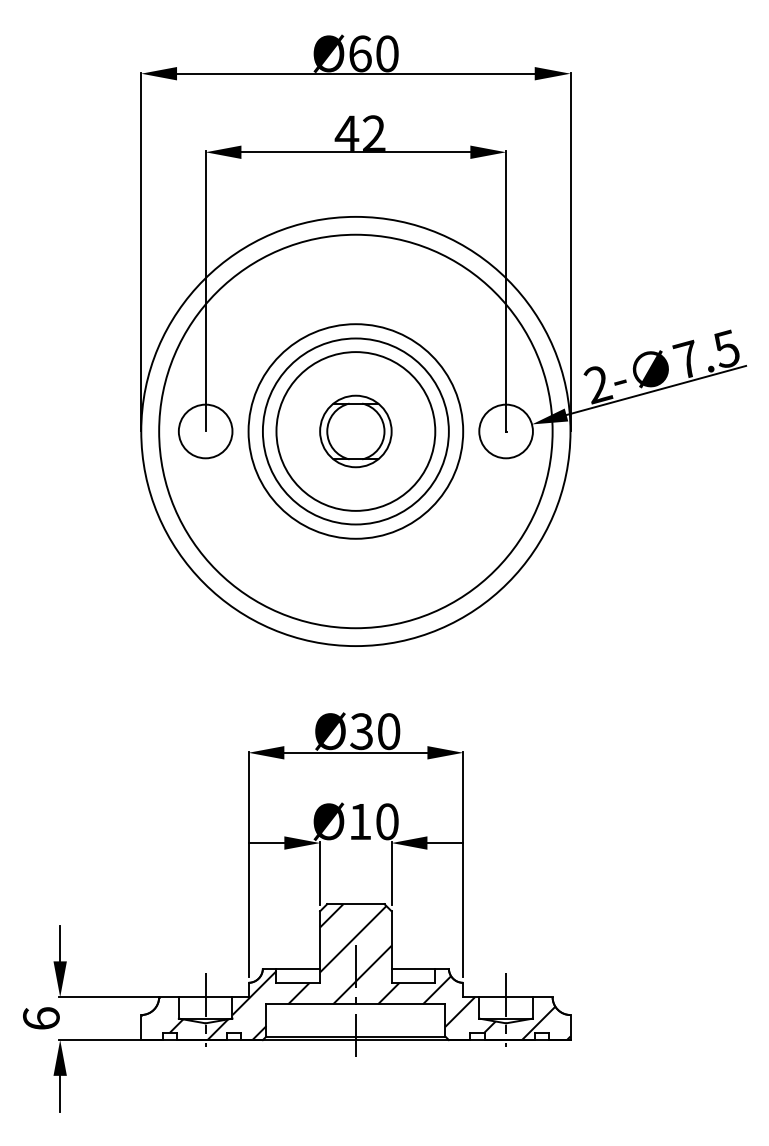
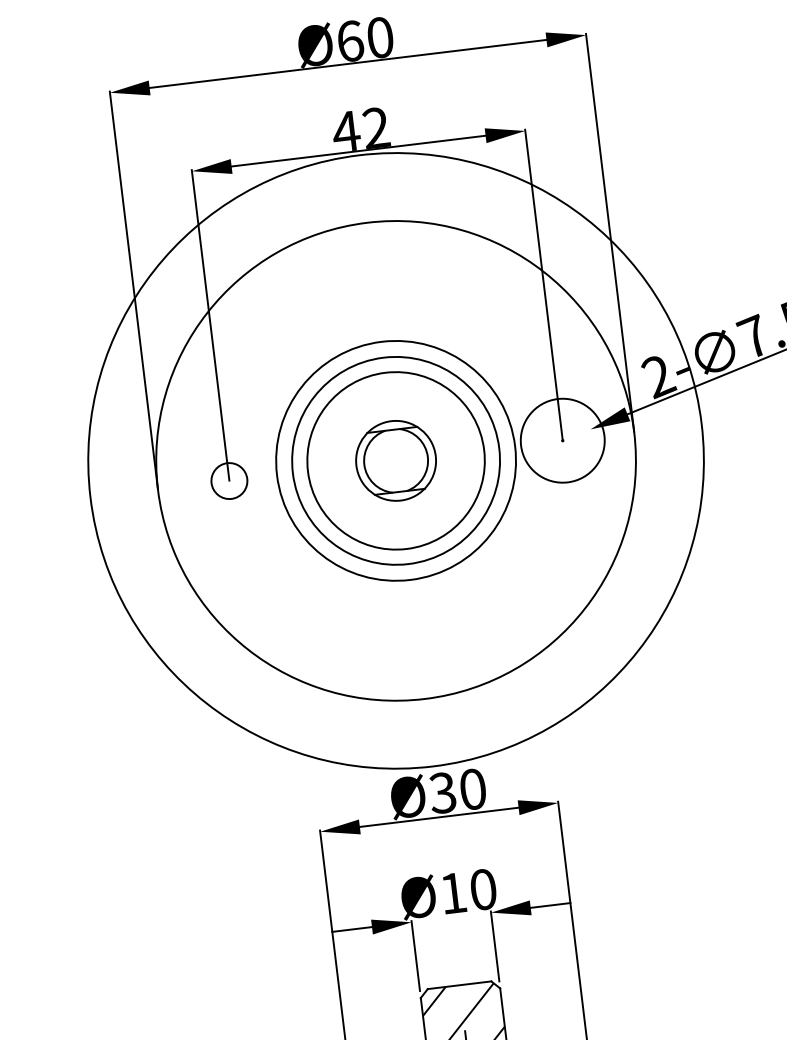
circle: (205, 431) -> (229, 481), size x0.6
circle: (355, 431) -> (395, 460), size x1.4
circle: (505, 431) -> (562, 440), size x1.4

